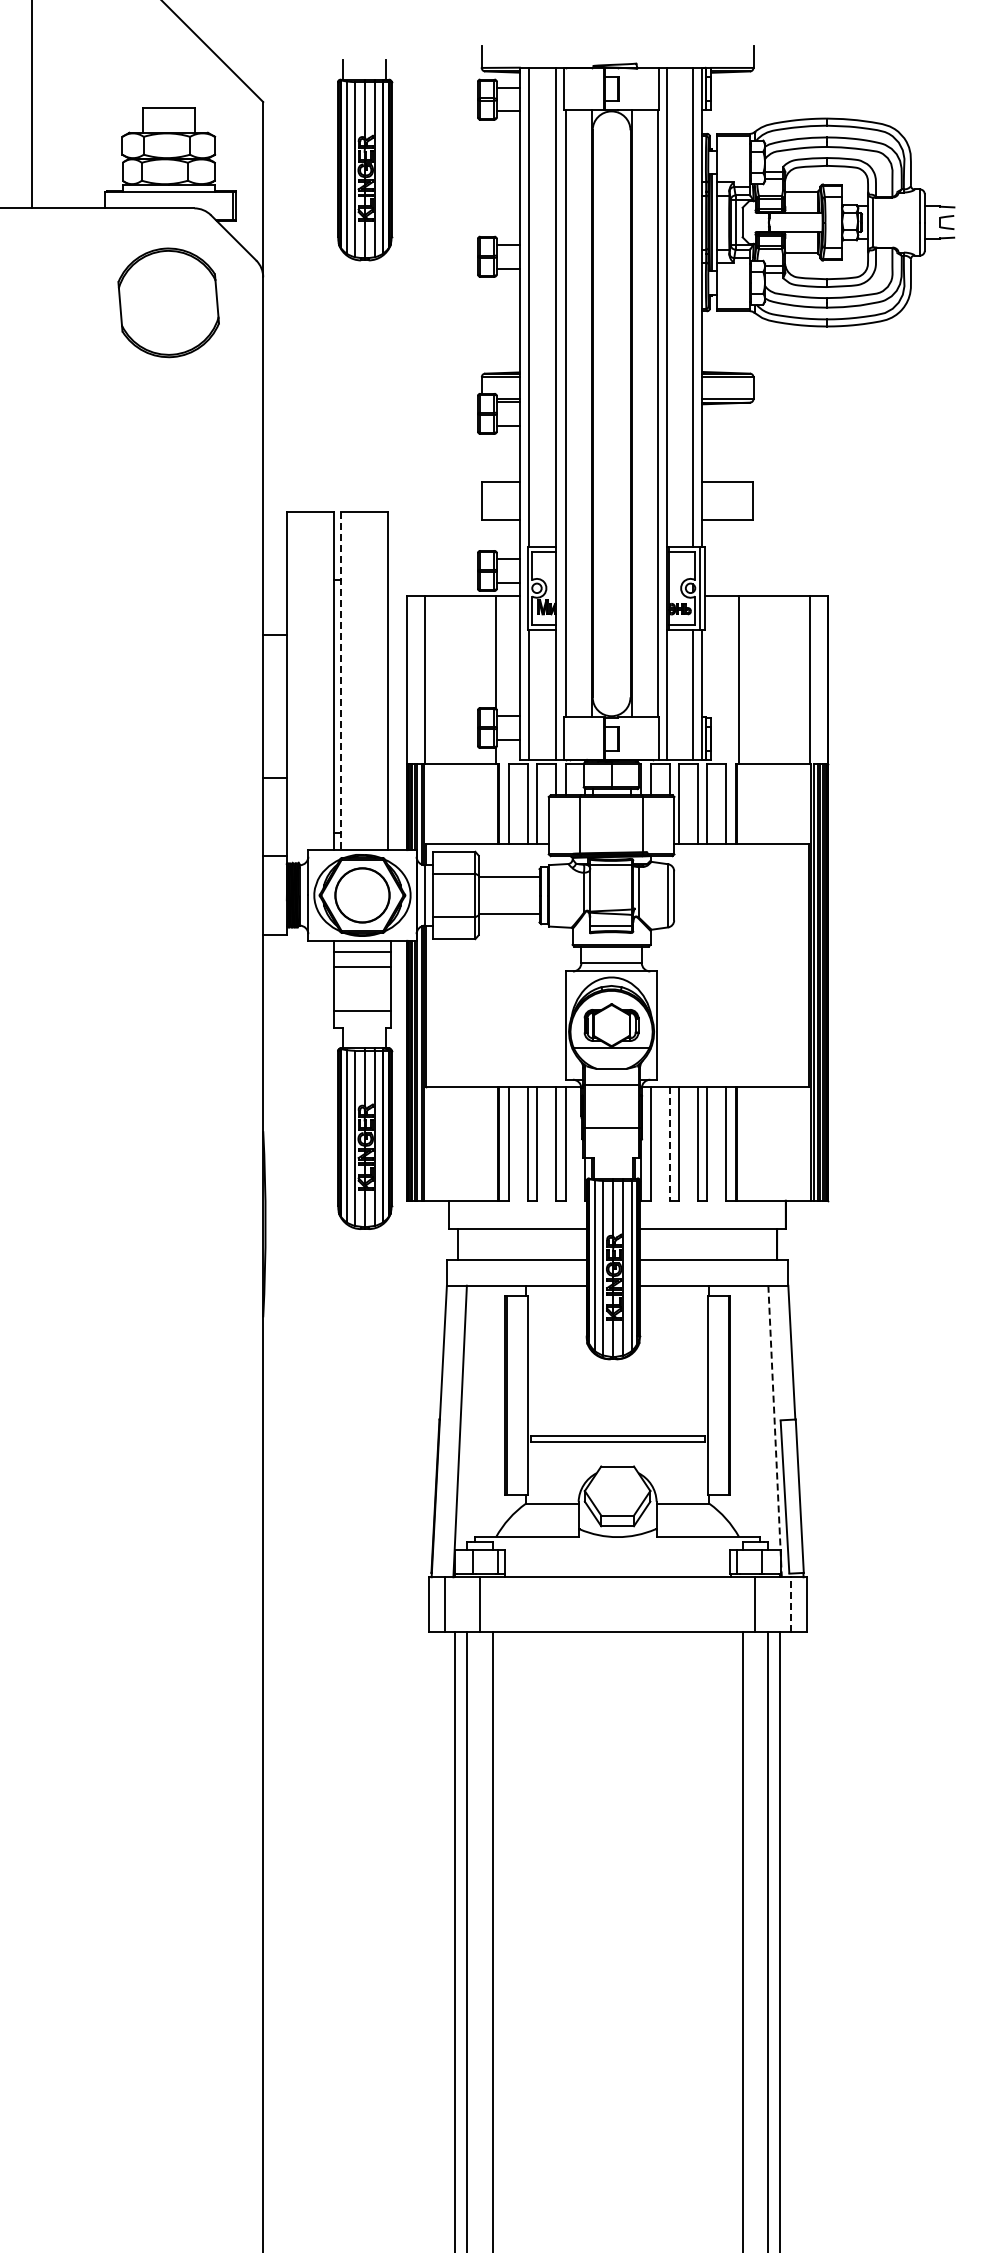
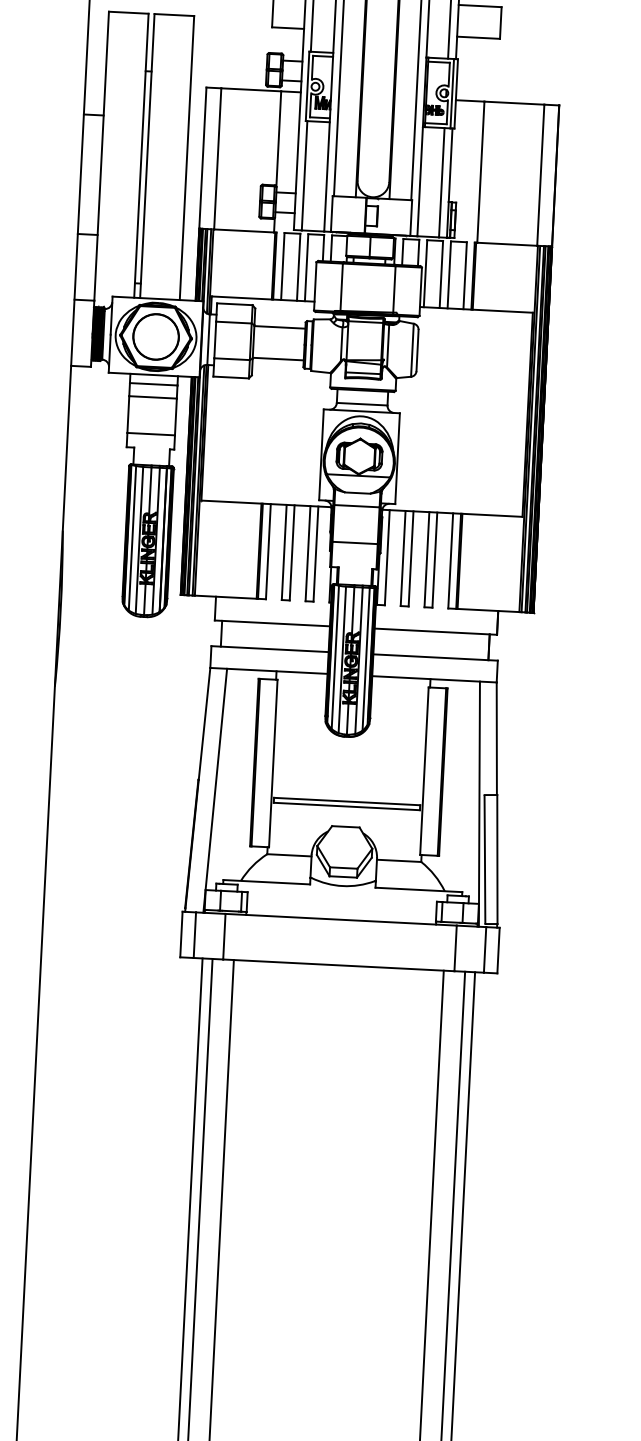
line: (341, 681) -> (147, 156), dashed -> solid
line: (669, 1143) -> (403, 558), dashed -> solid
line: (775, 1431) -> (479, 804), dashed -> solid
line: (790, 1603) -> (485, 949), dashed -> solid

